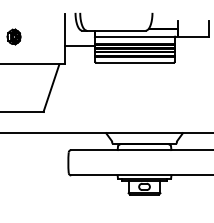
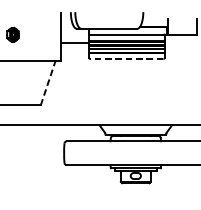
line: (135, 62) -> (127, 58), solid -> dashed
line: (51, 87) -> (48, 82), solid -> dashed

